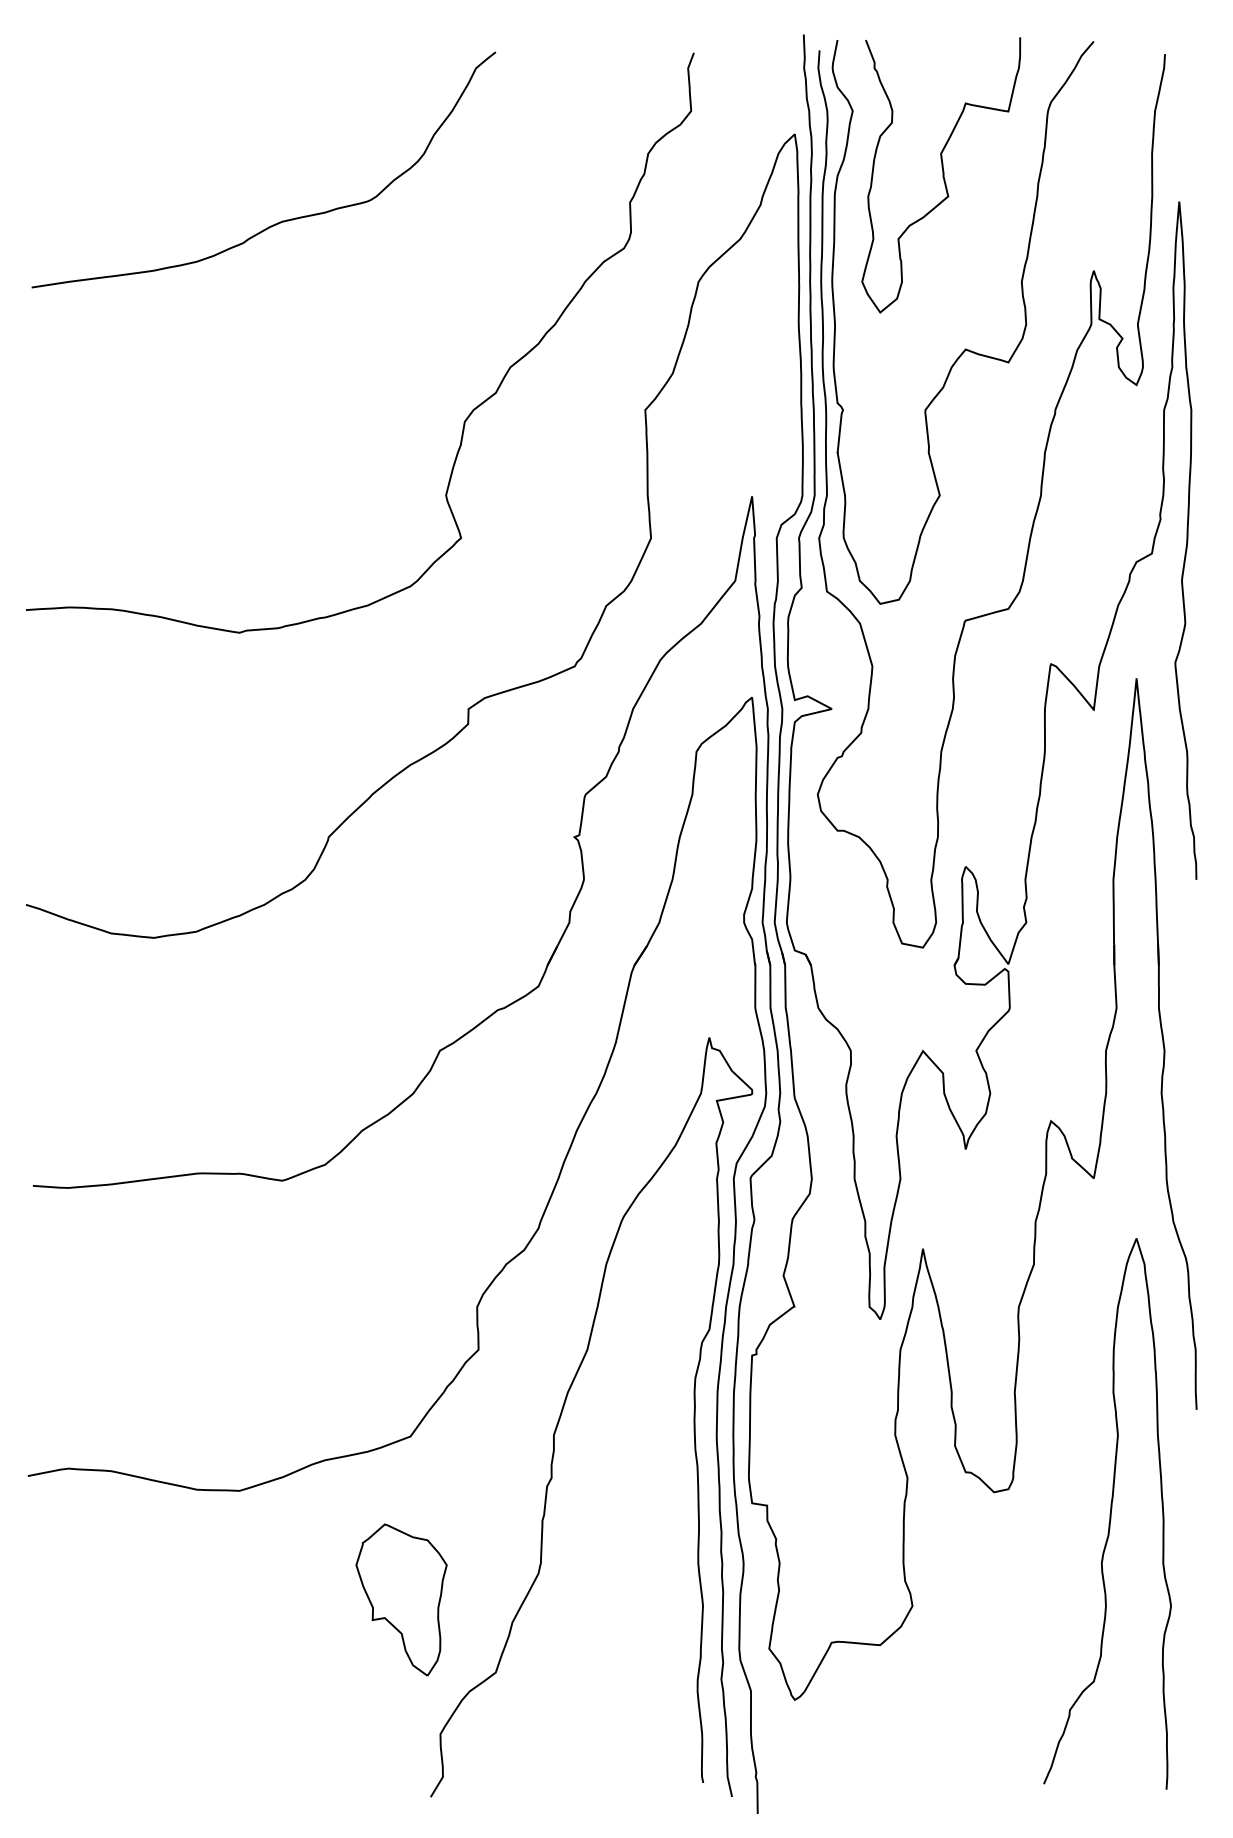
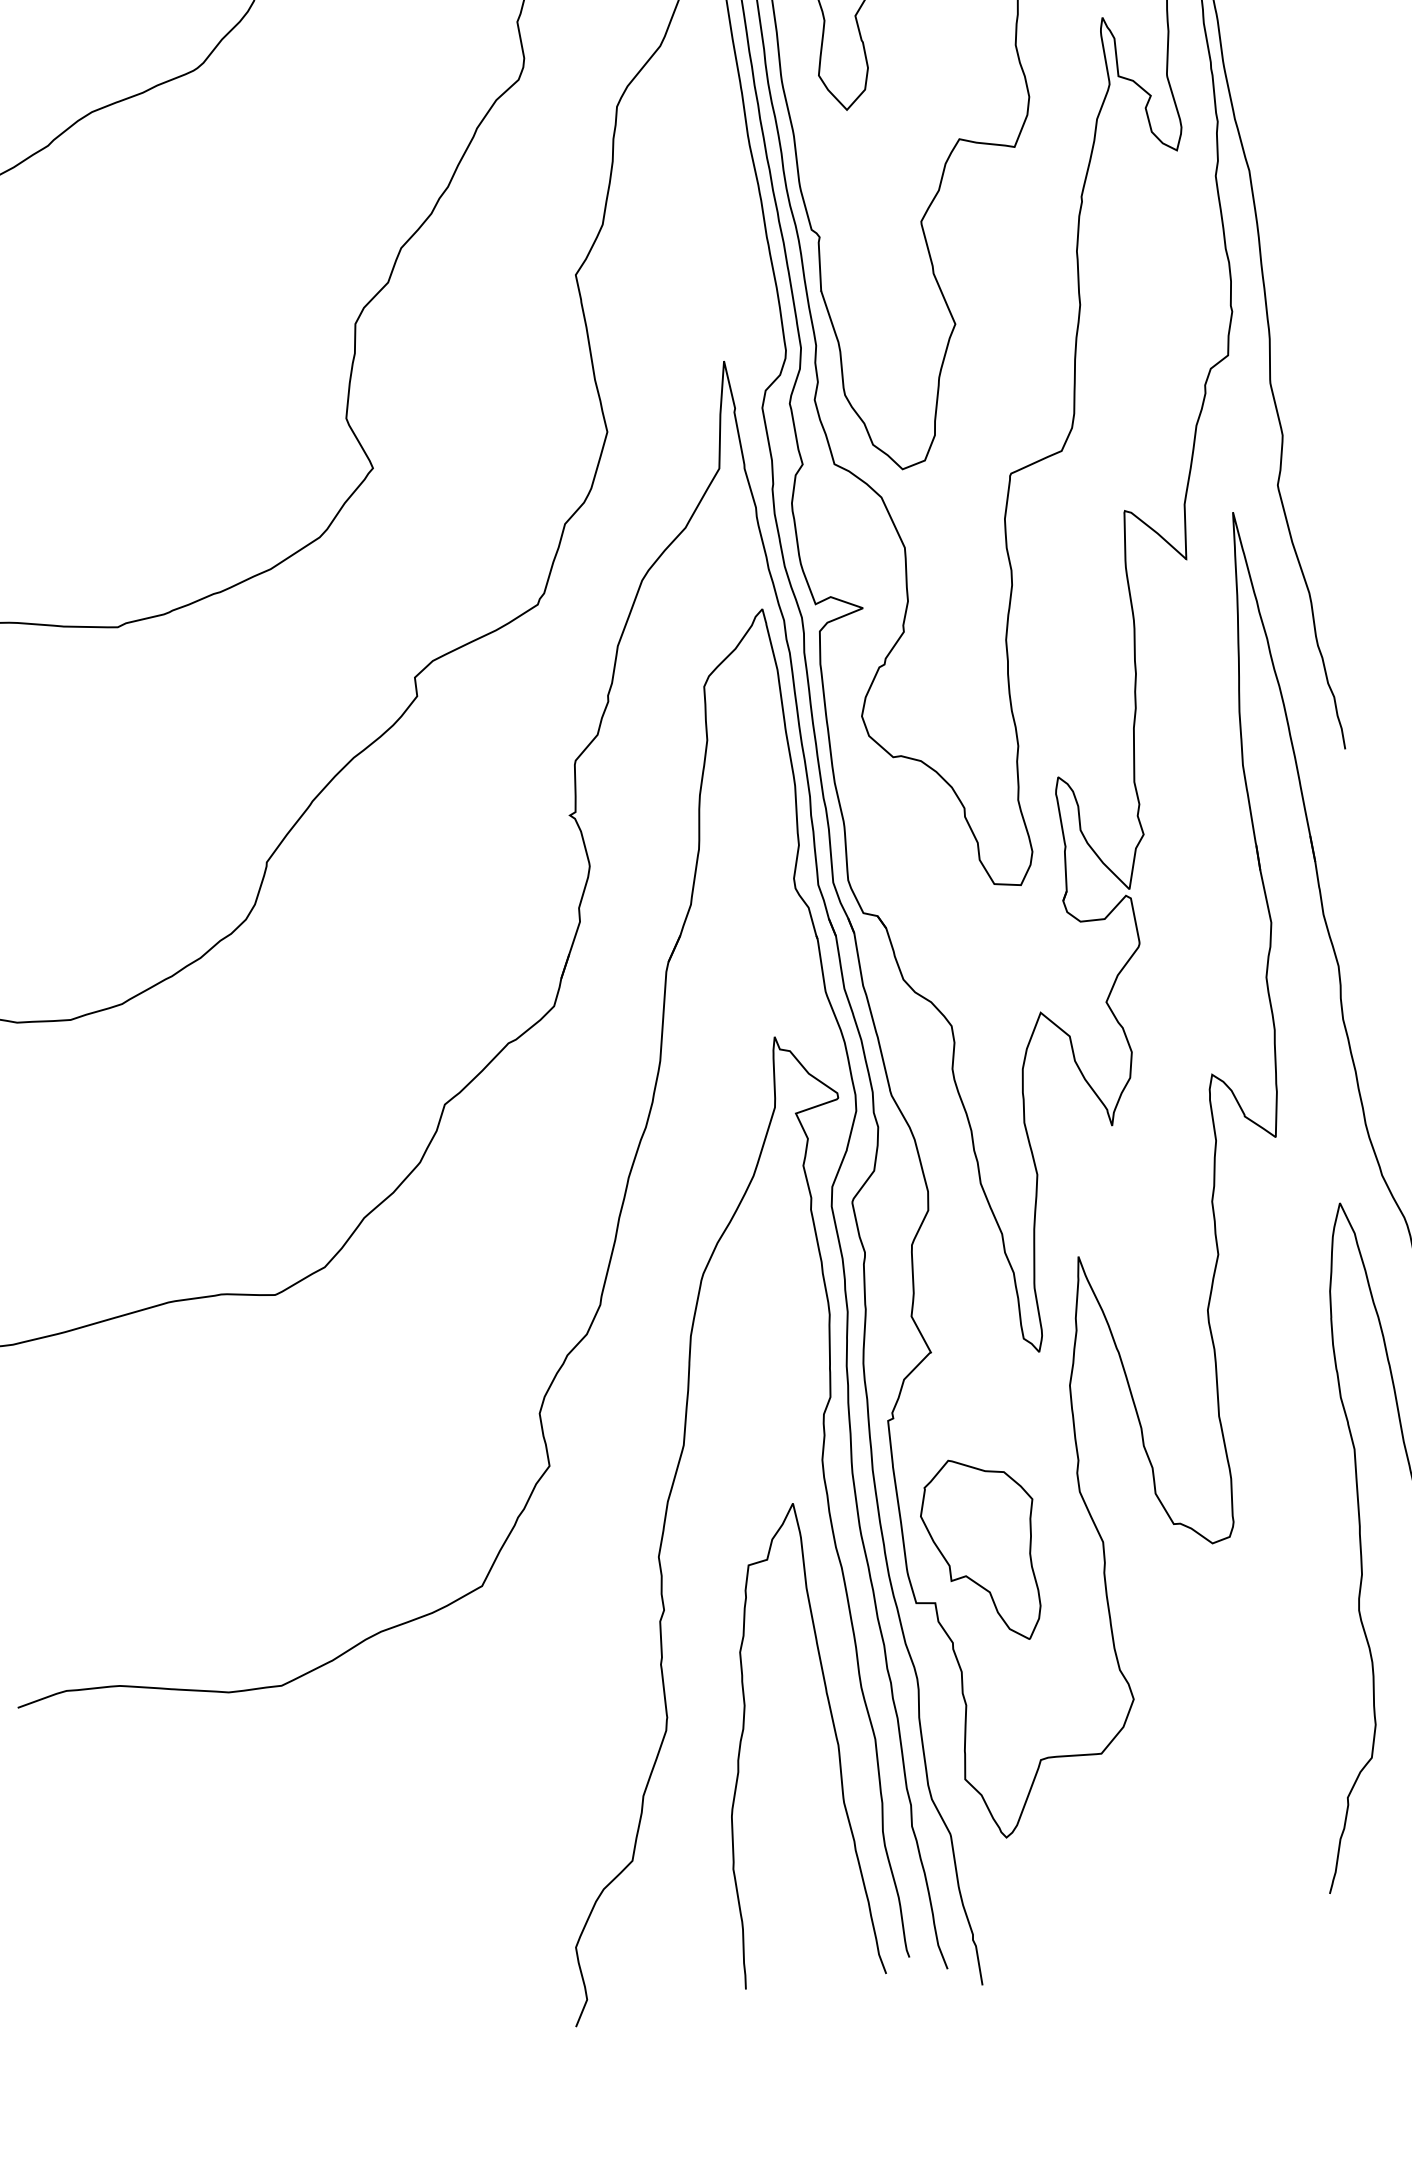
curve: (598, 1588) -> (743, 1737), added
part: (401, 1599) -> (983, 1550), moved

